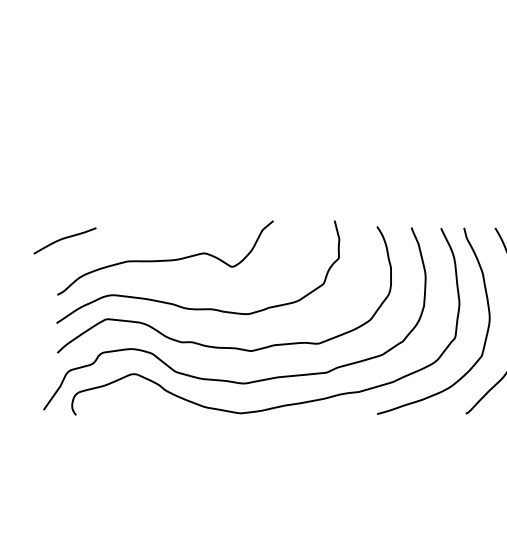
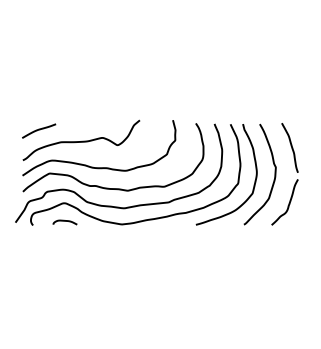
curve: (65, 239) -> (39, 130), moved
curve: (134, 407) -> (64, 221), added

